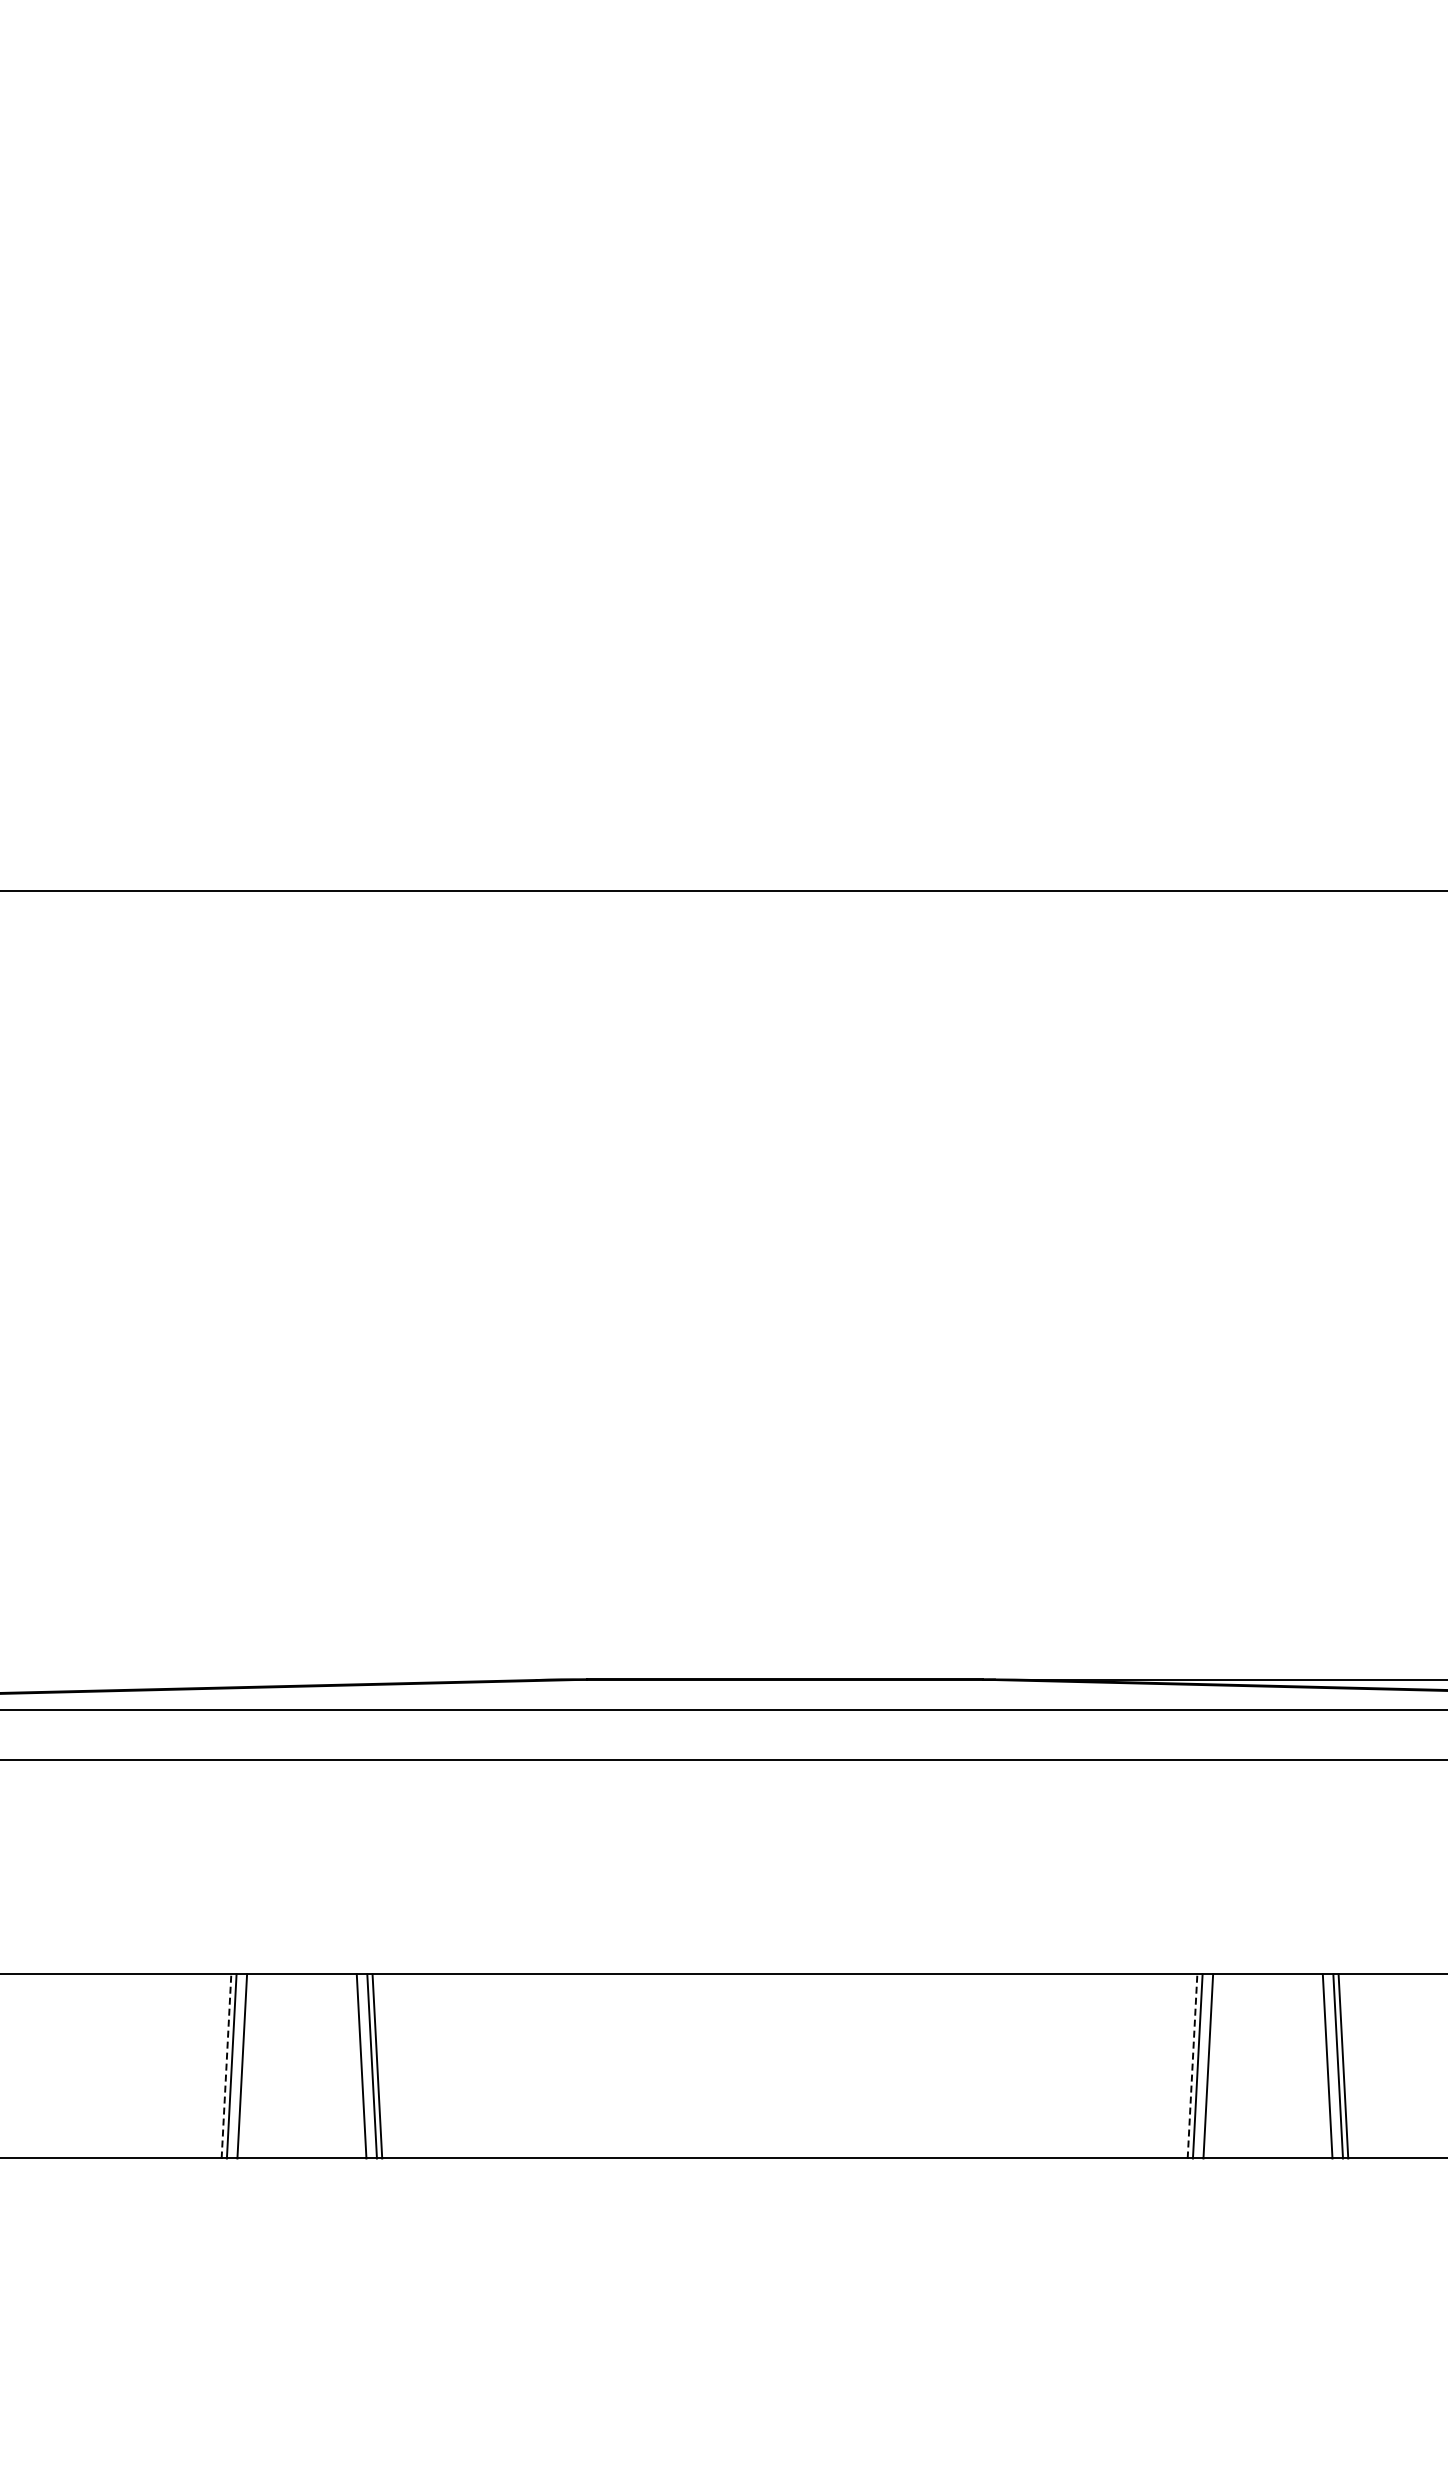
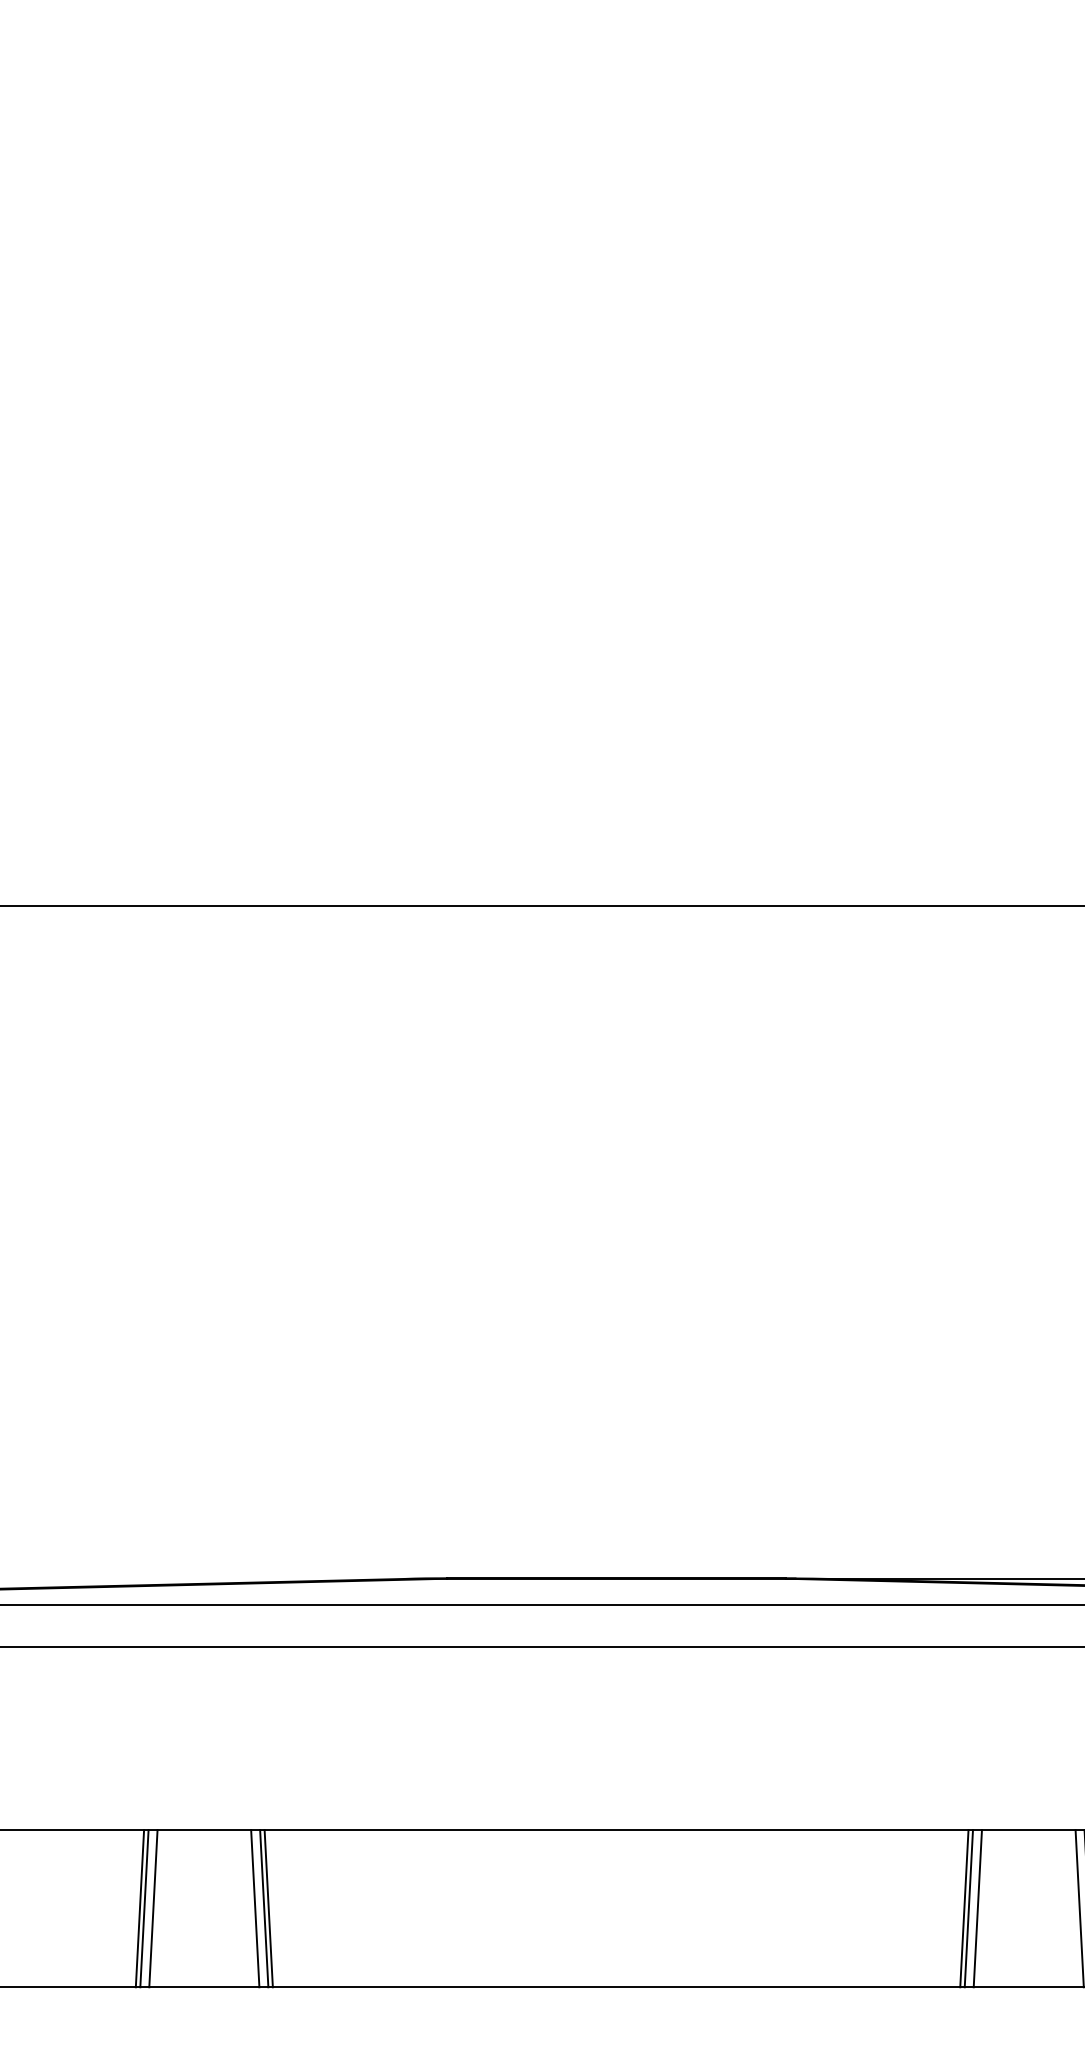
line: (226, 2065) -> (139, 1907), dashed -> solid
line: (1192, 2065) -> (964, 1907), dashed -> solid

